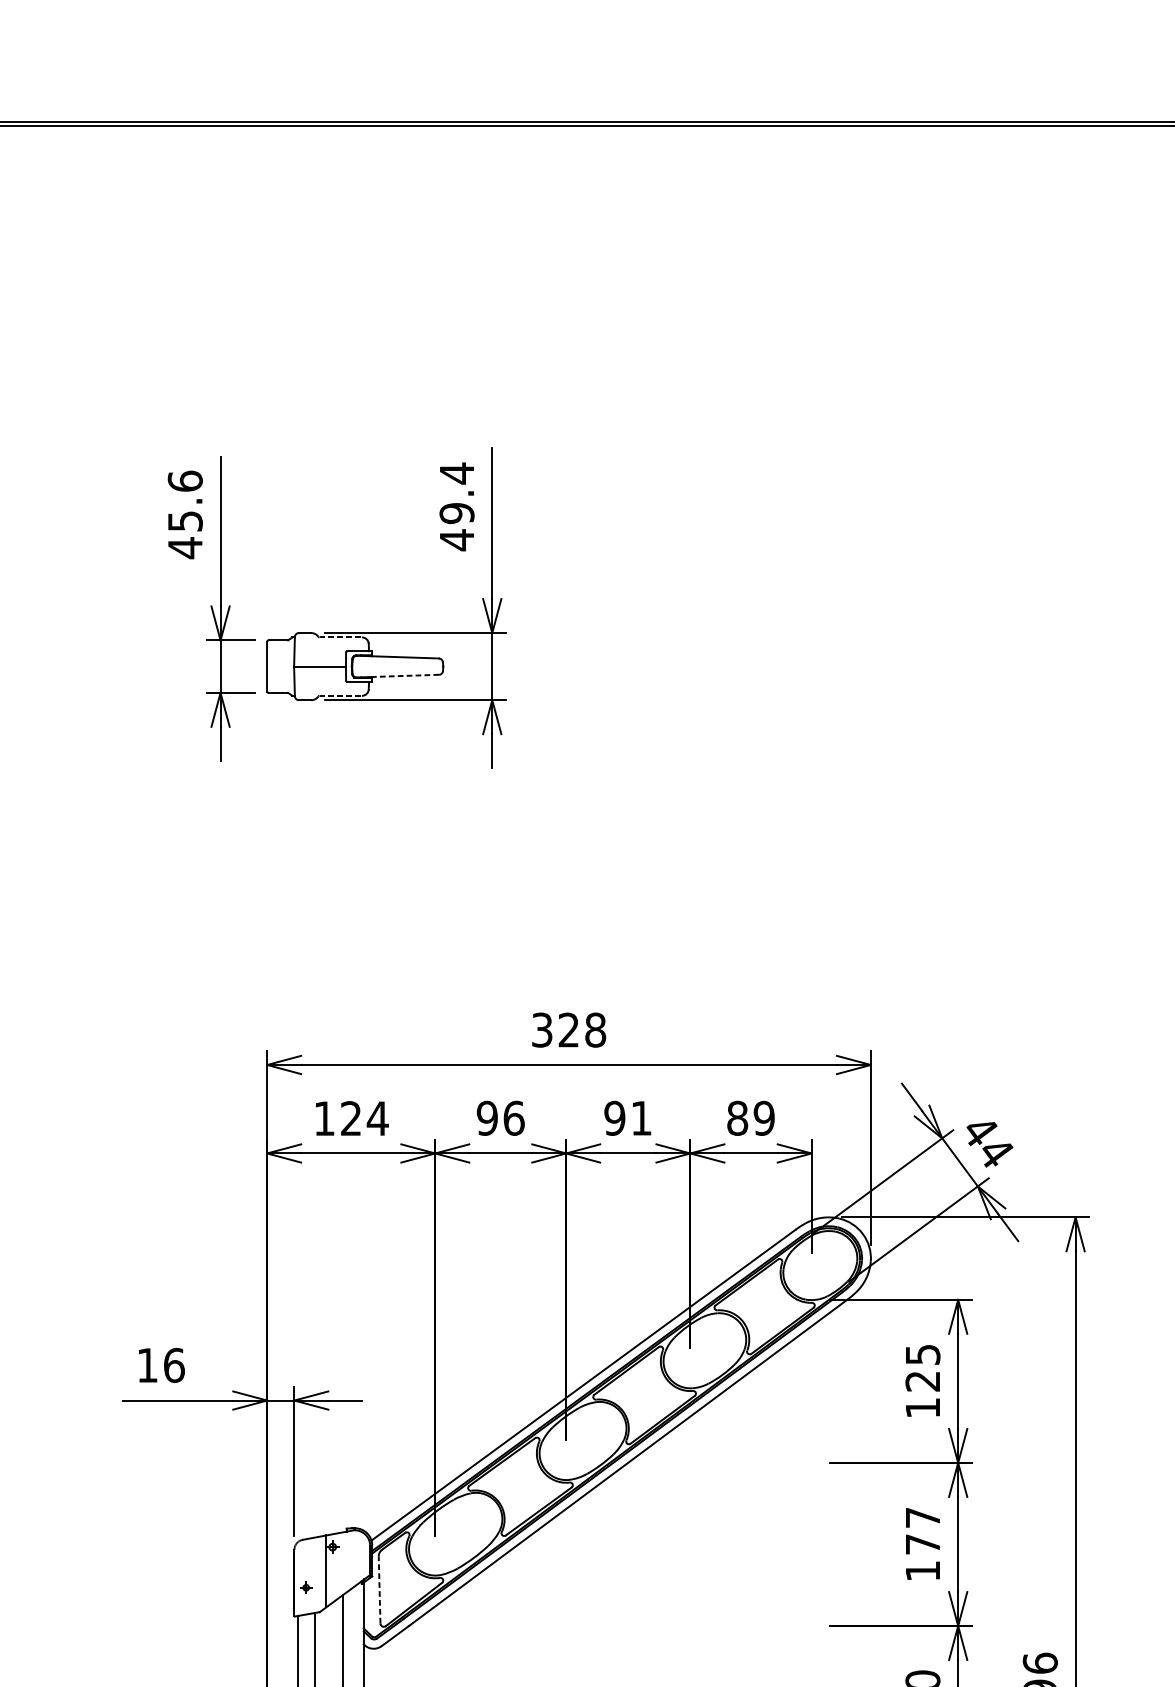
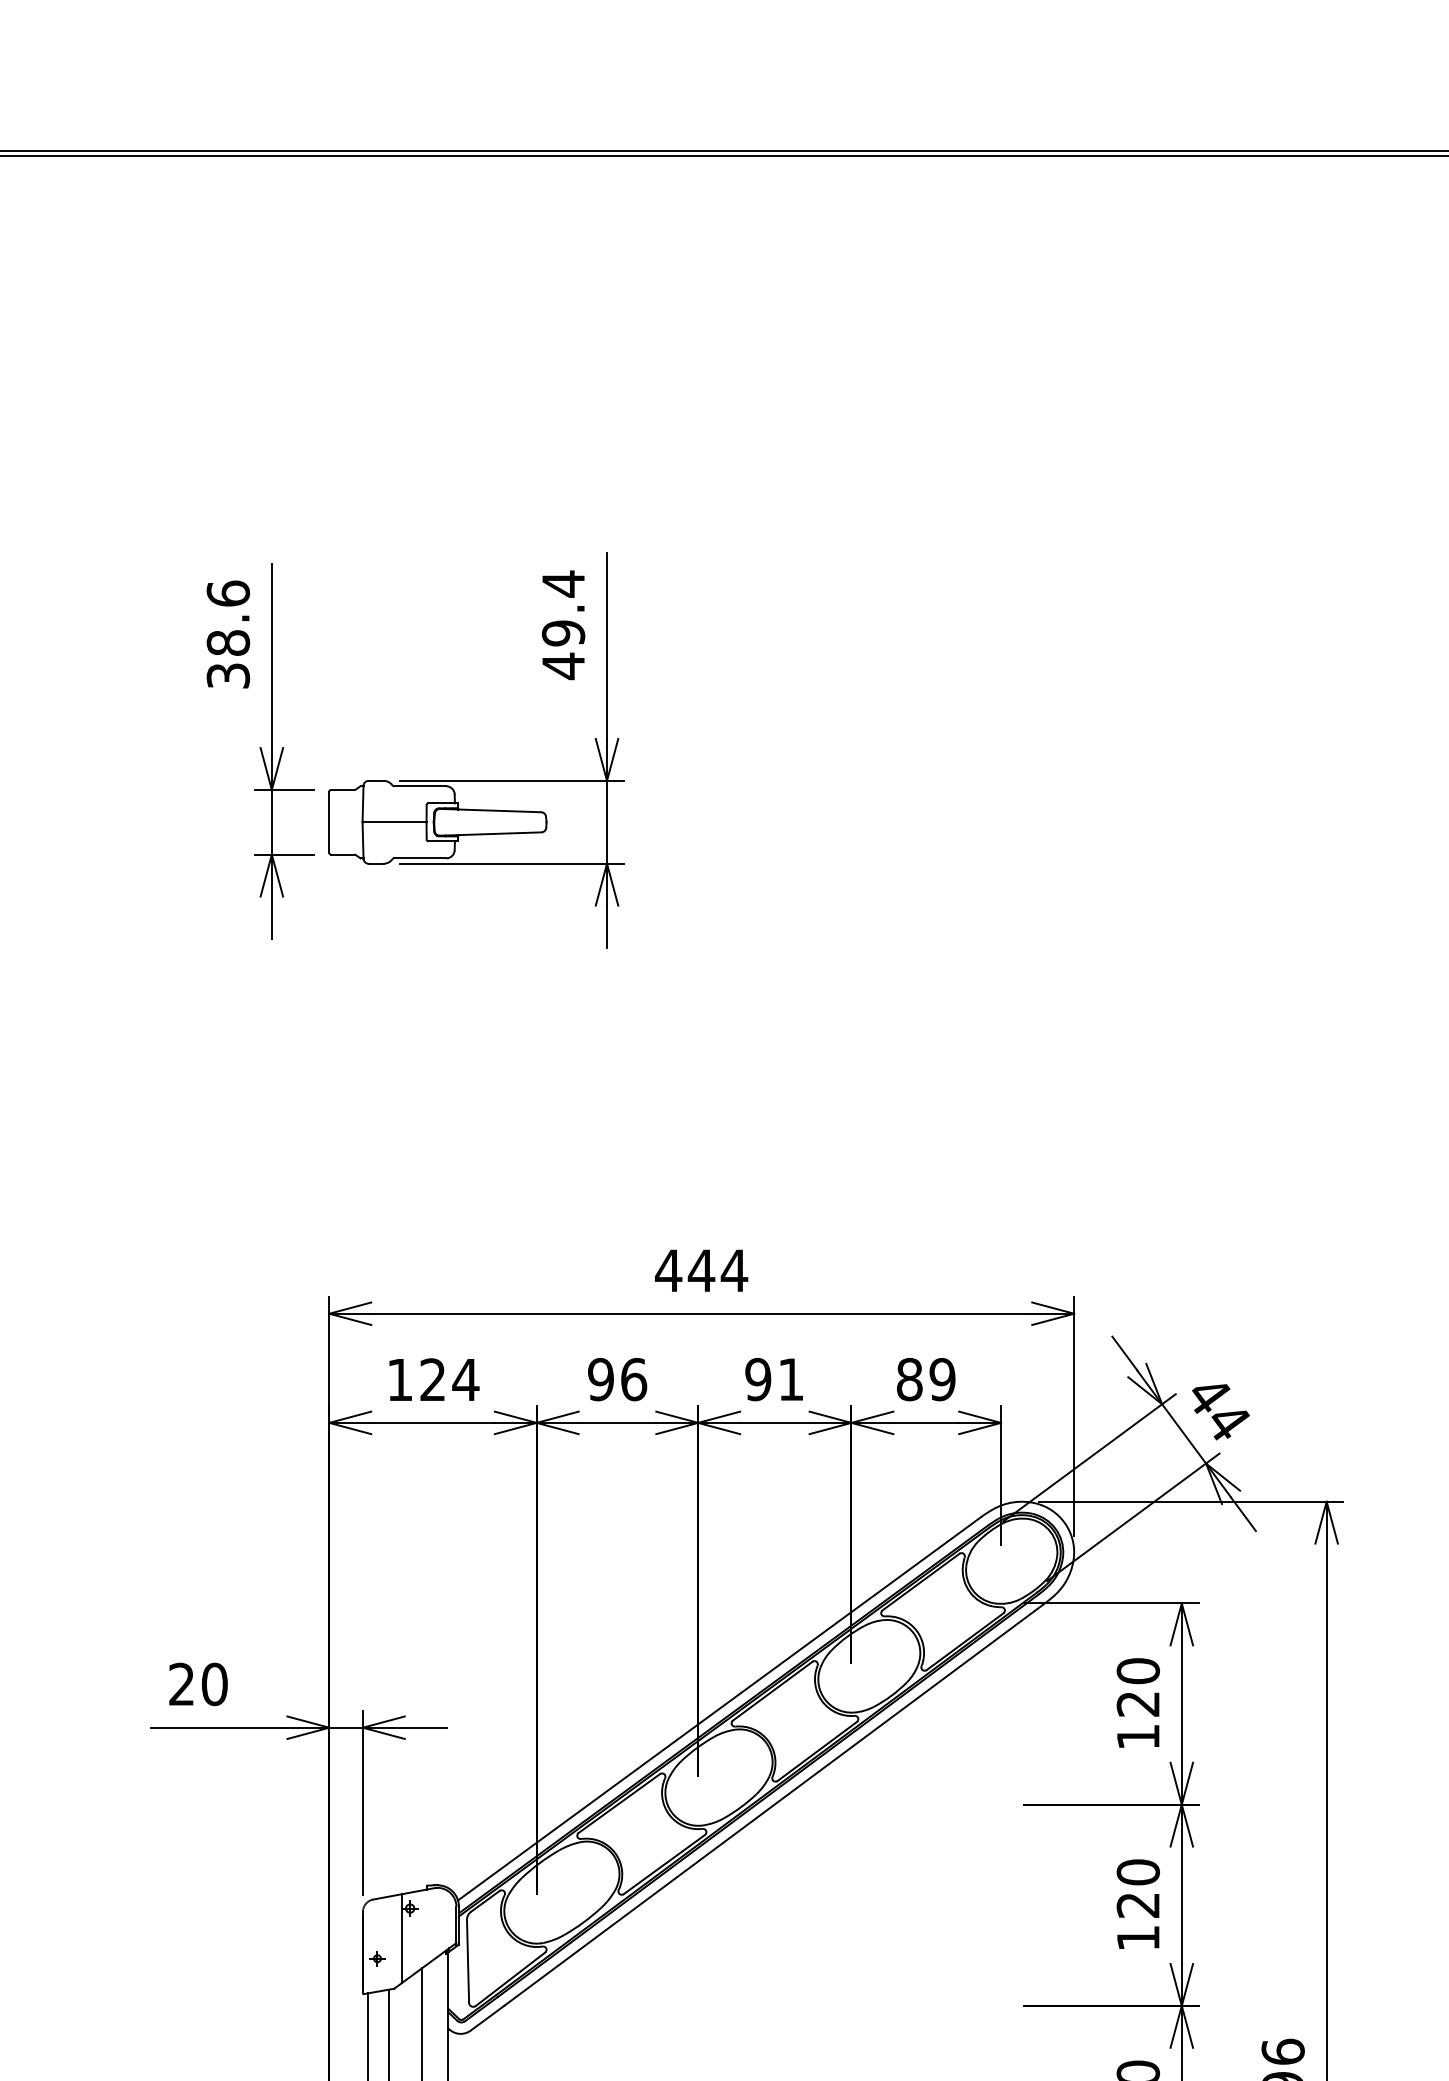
text: (185, 534) -> (228, 659), 45.6 -> 38.6
line: (341, 637) -> (420, 786), dashed -> solid
line: (405, 675) -> (499, 833), dashed -> solid
line: (341, 695) -> (420, 858), dashed -> solid
text: (568, 1029) -> (701, 1270), 328 -> 444
text: (923, 1354) -> (1138, 1671), 125 -> 120
text: (161, 1364) -> (198, 1683), 16 -> 20
text: (923, 1530) -> (1138, 1888), 177 -> 120
line: (379, 1589) -> (468, 1960), dashed -> solid

